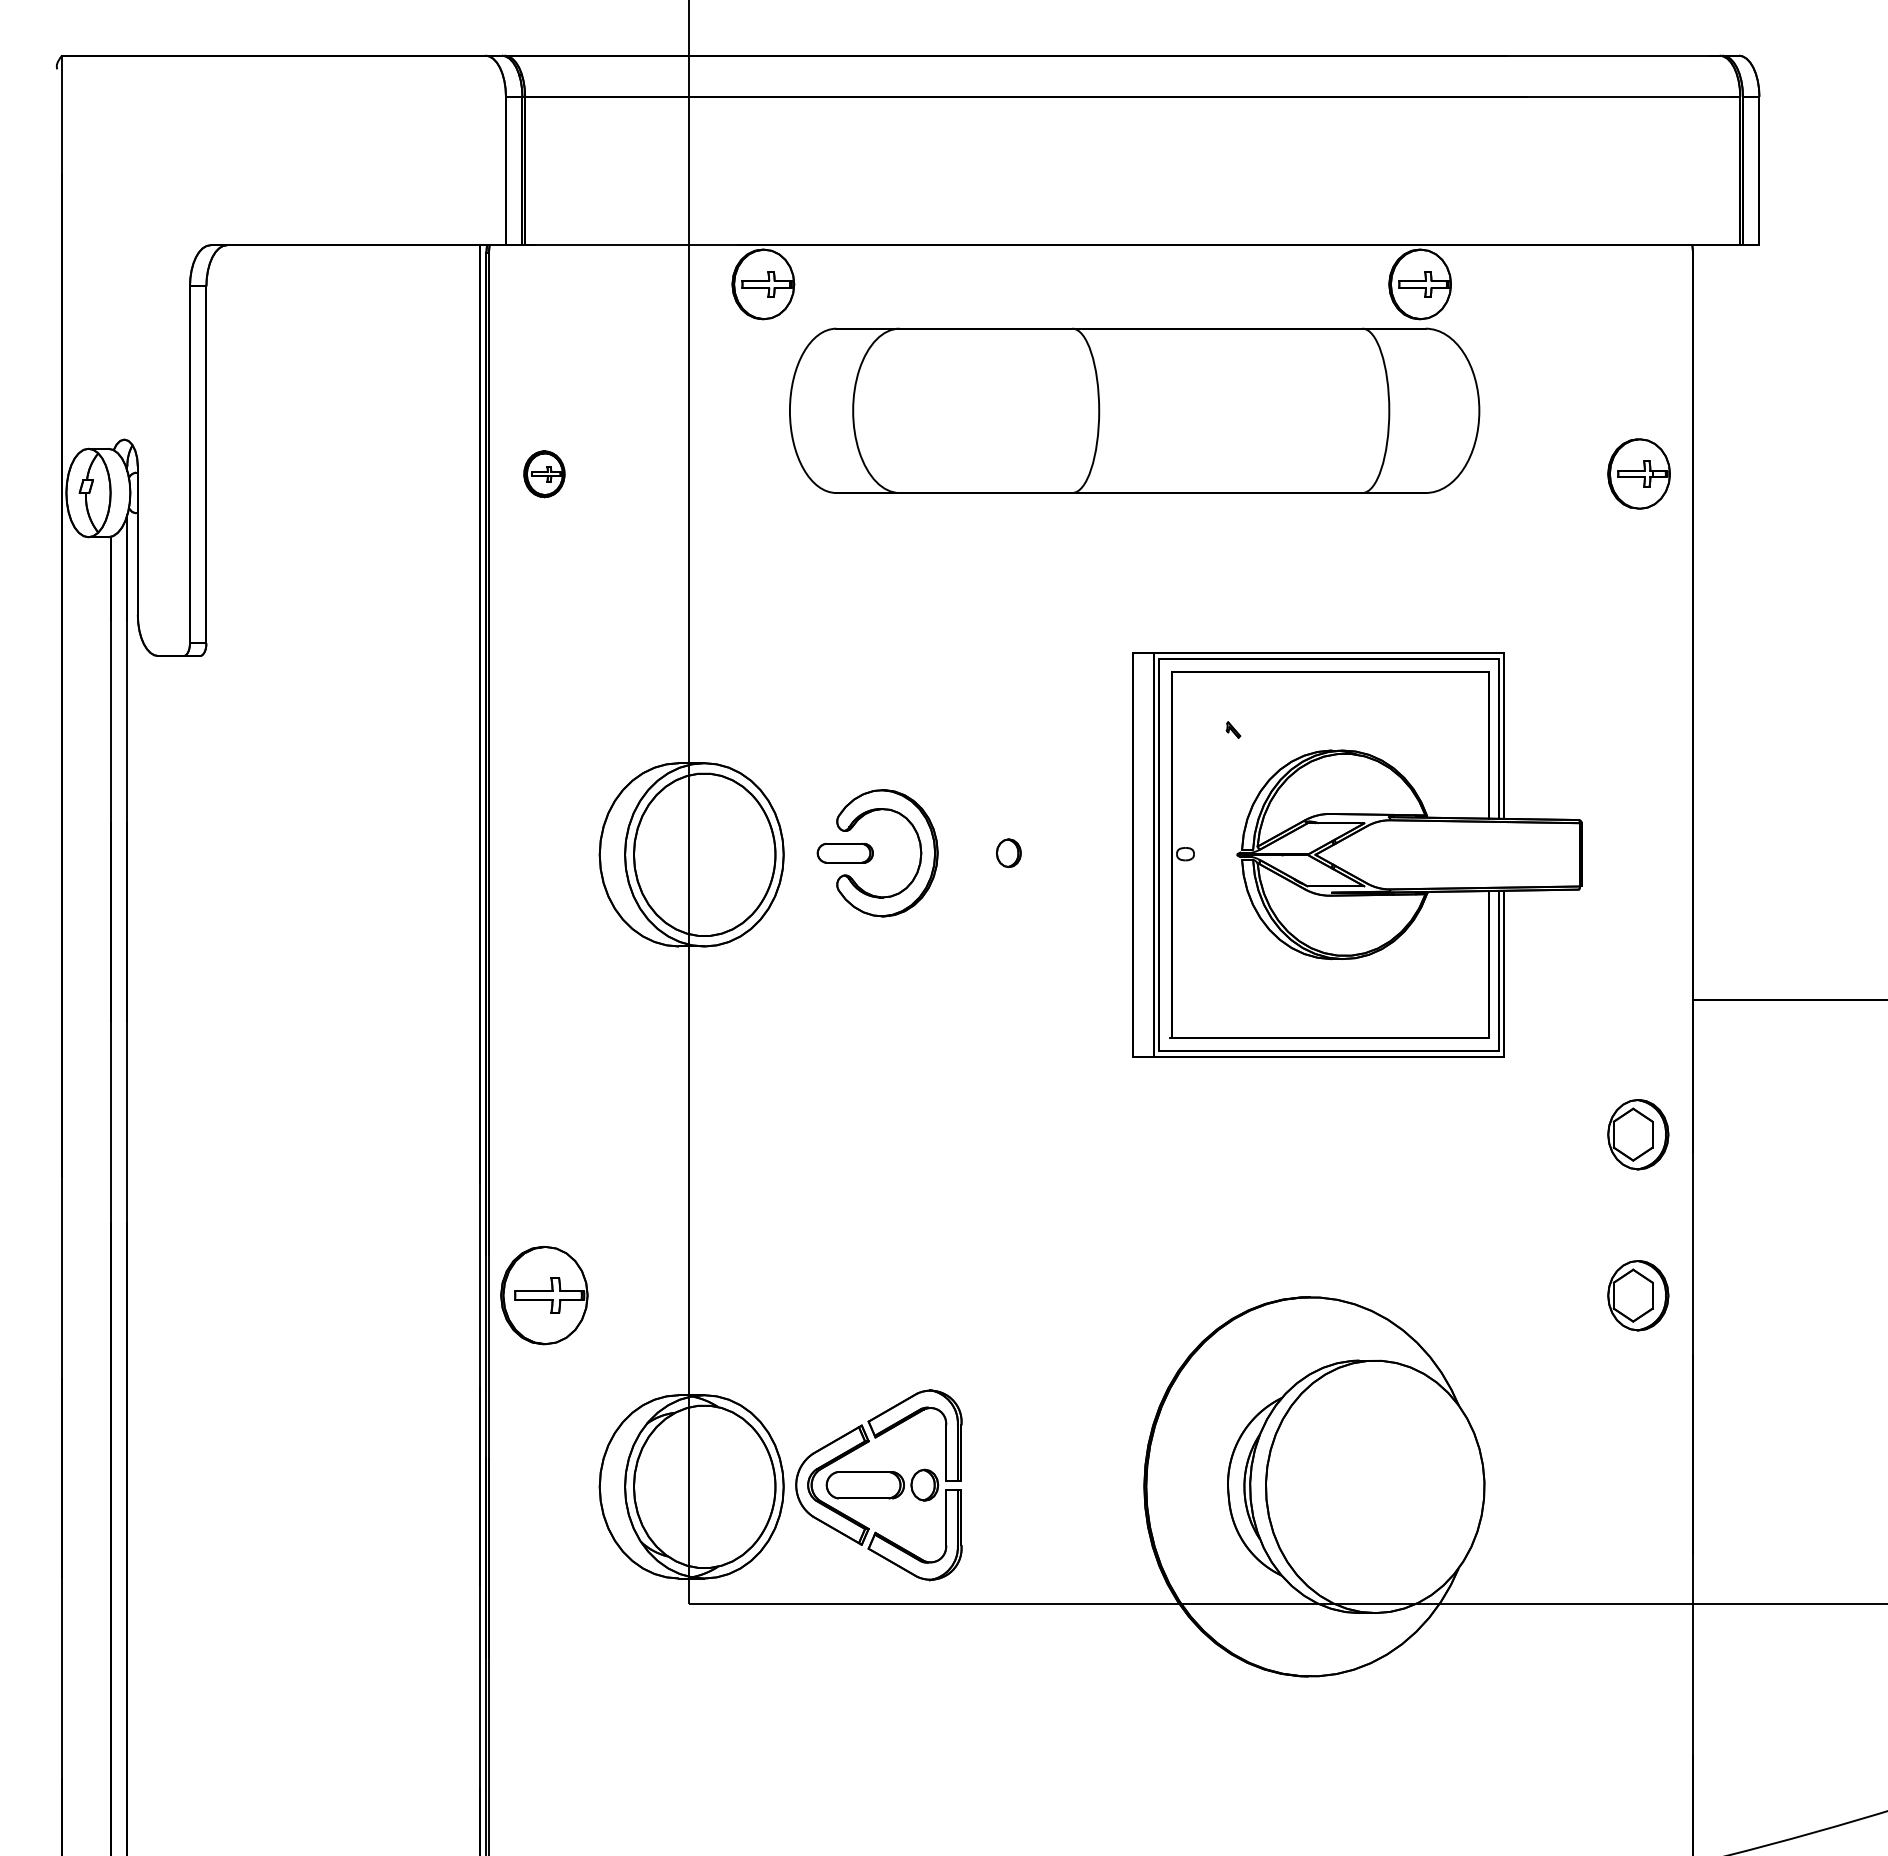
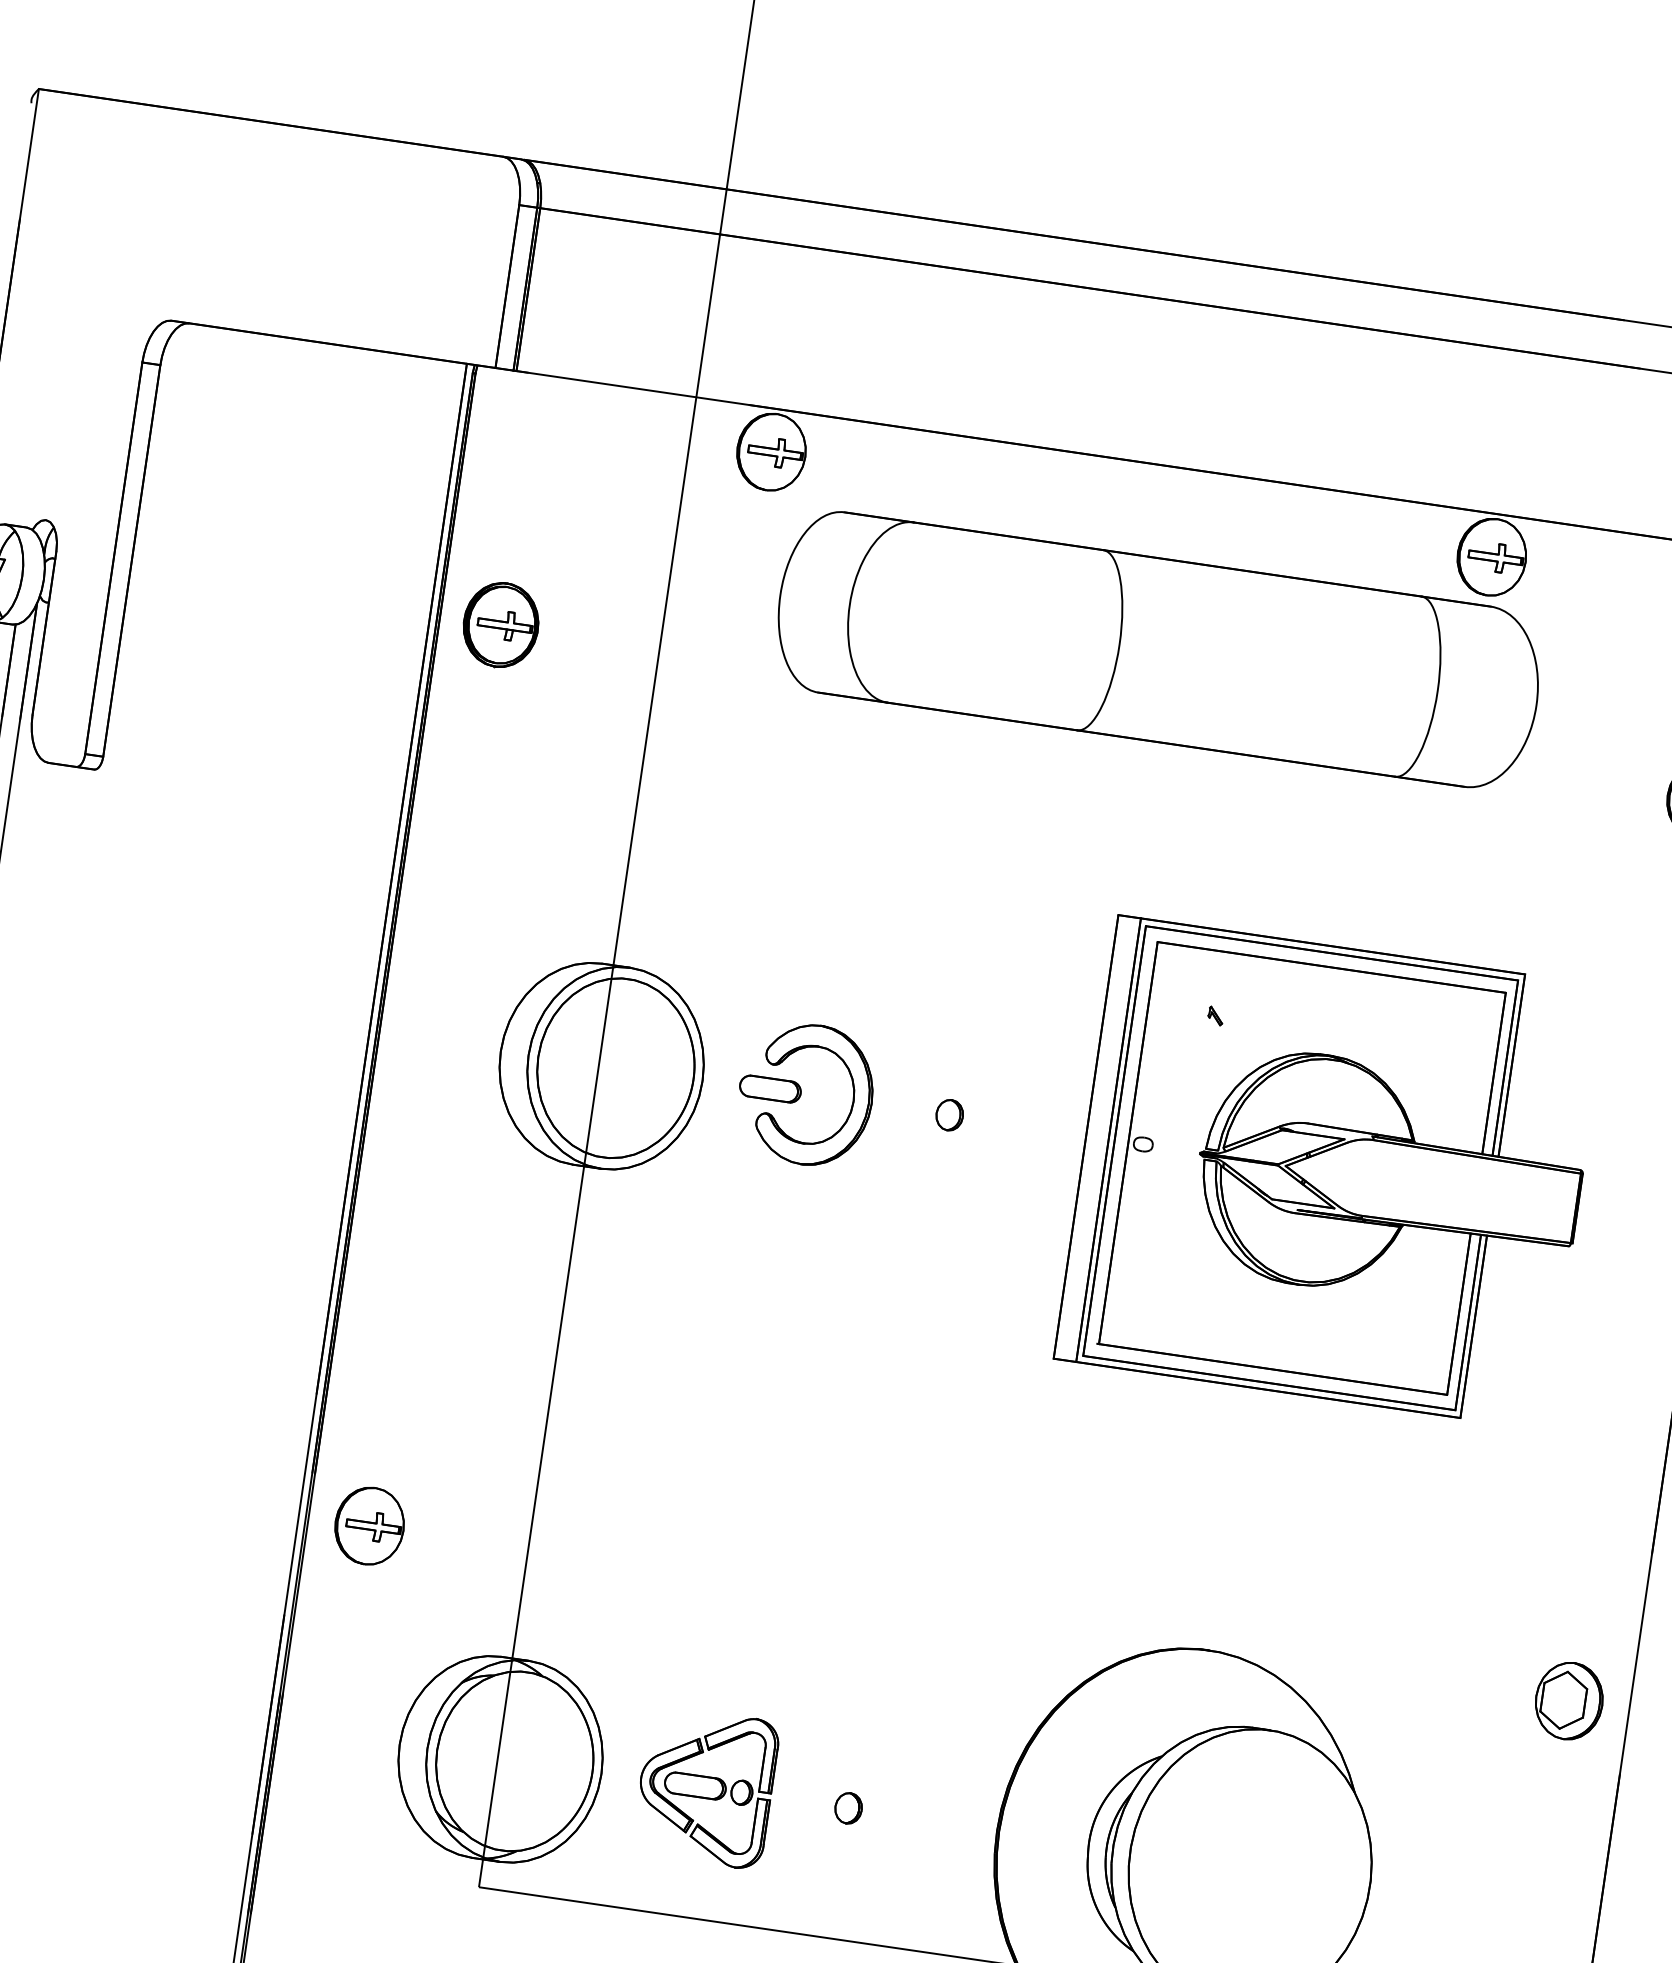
part: (544, 474) -> (501, 625), size x1.67
part: (1638, 1134) -> (1595, 1524), removed
part: (544, 1295) -> (369, 1525), size x0.71
part: (878, 1485) -> (705, 1787), size x0.71
part: (1008, 1485) -> (848, 1808), added

